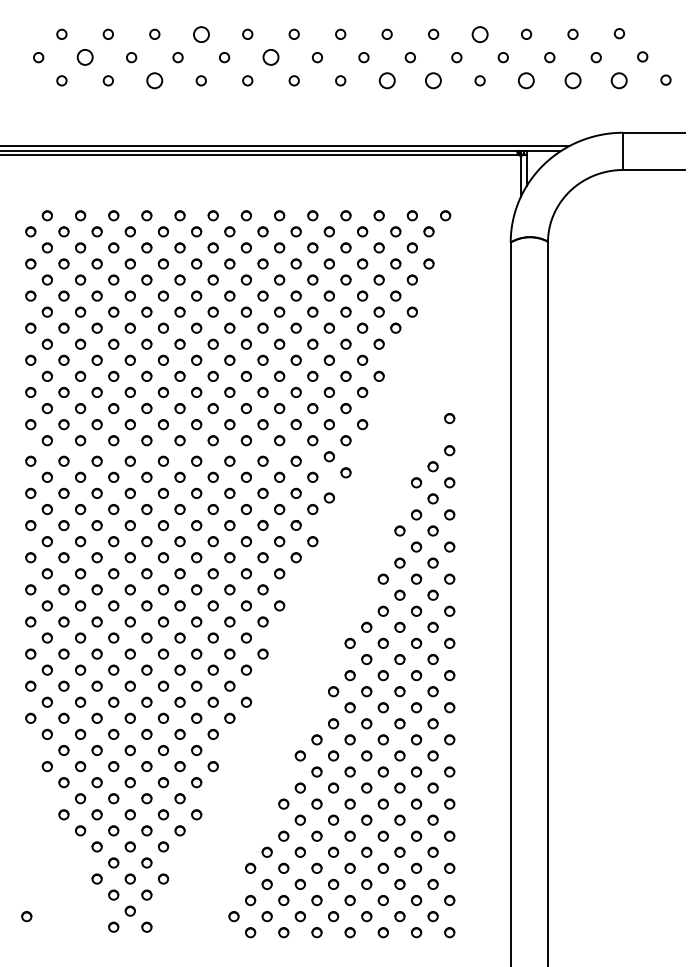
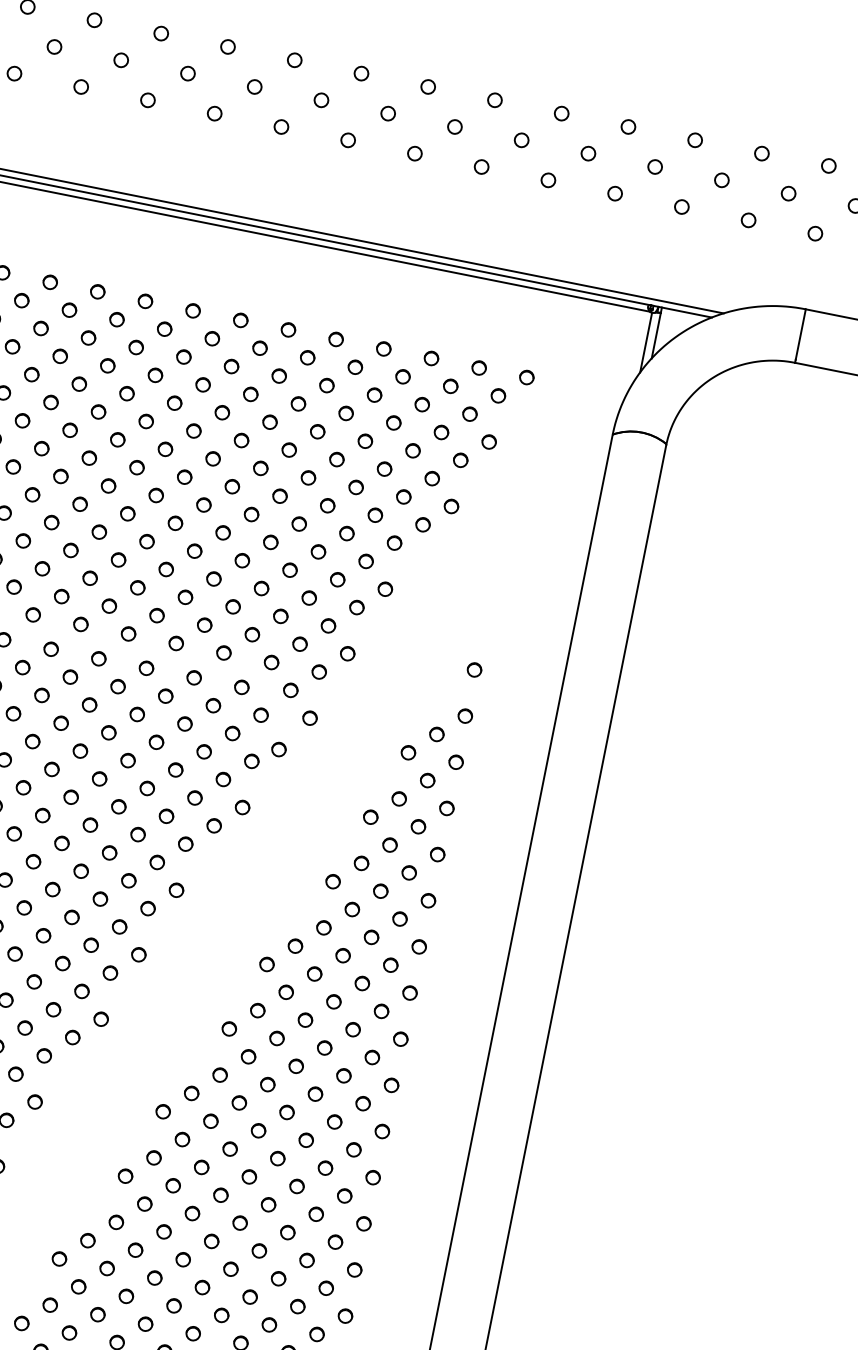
circle: (200, 33) -> (227, 45), size x0.62
circle: (479, 33) -> (627, 125), size x0.62
circle: (84, 57) -> (53, 46), size x0.62
circle: (270, 57) -> (320, 100), size x0.62
circle: (154, 80) -> (147, 99), size x0.62
circle: (386, 80) -> (480, 166), size x0.62
circle: (433, 80) -> (548, 179), size x0.62
circle: (526, 80) -> (681, 206), size x0.62
circle: (572, 80) -> (747, 219), size x0.62
circle: (619, 80) -> (815, 233), size x0.62

